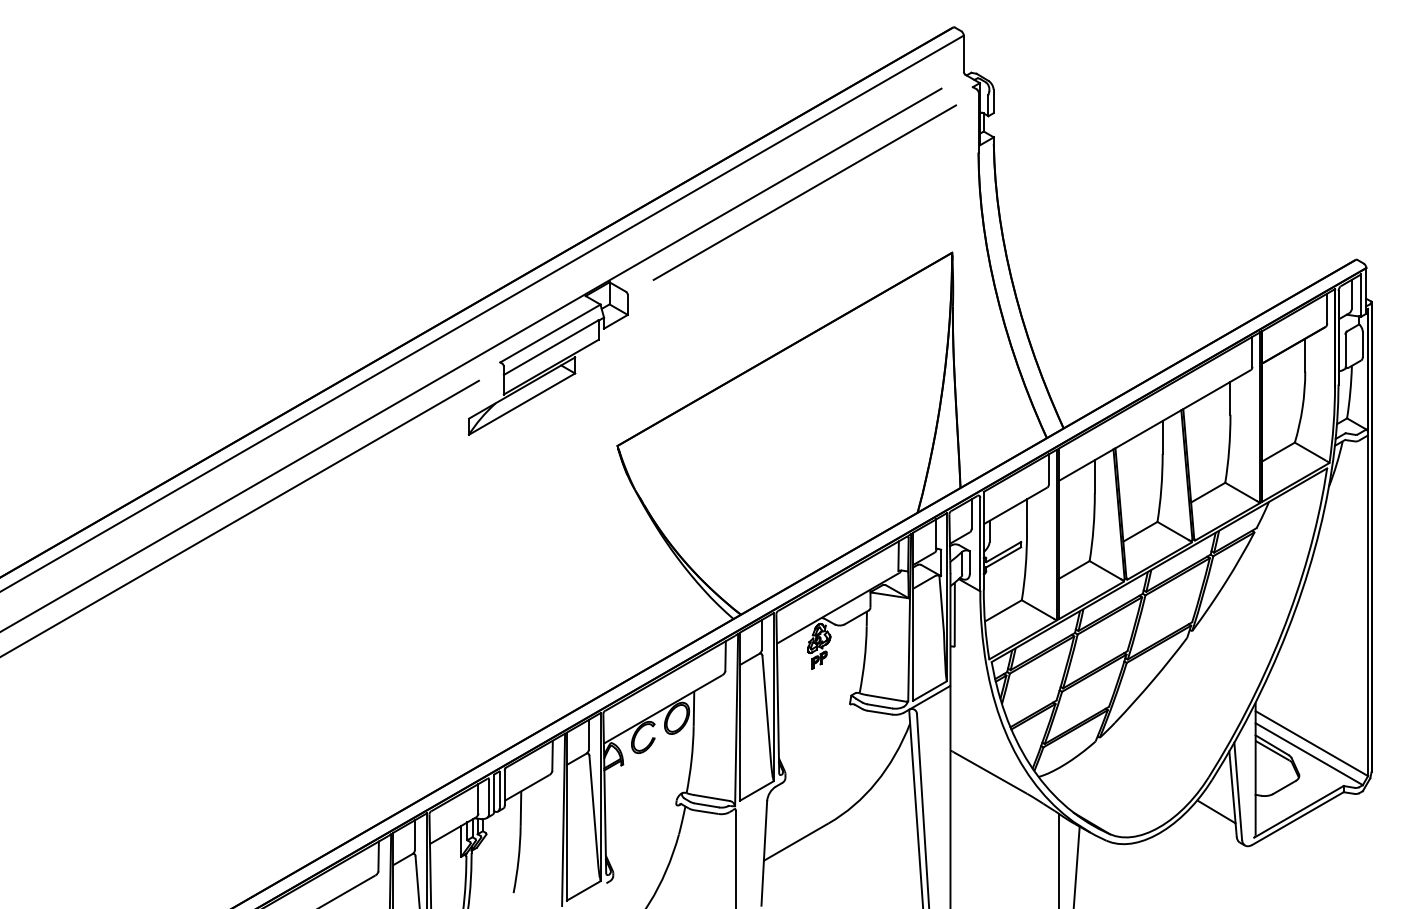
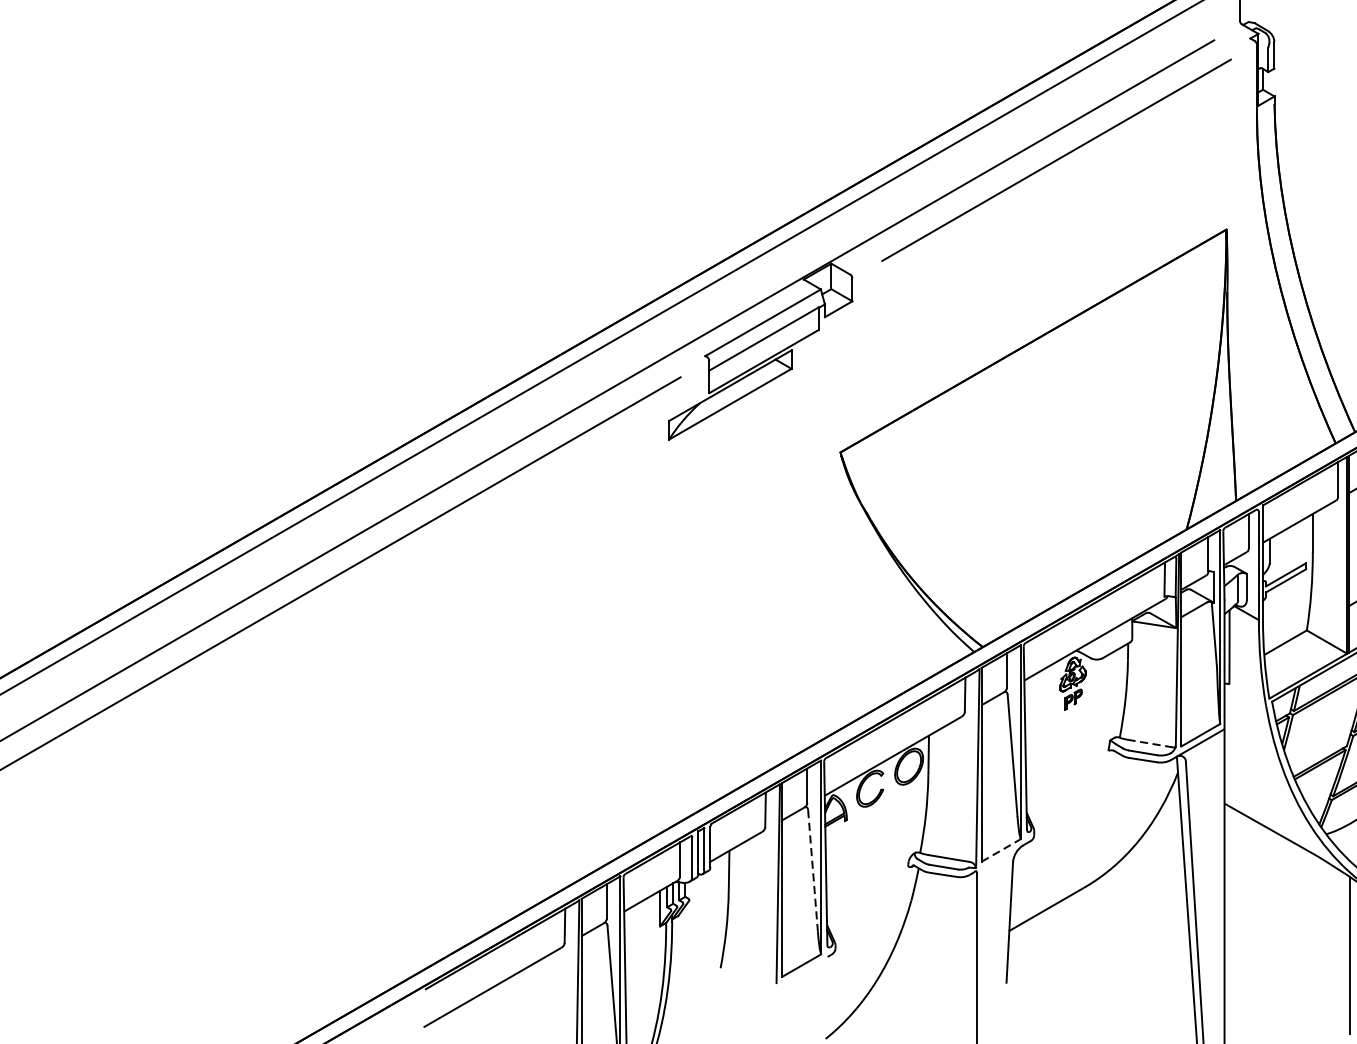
line: (886, 698) -> (1150, 743), solid -> dashed
line: (757, 790) -> (1001, 849), solid -> dashed
line: (593, 808) -> (812, 870), solid -> dashed

